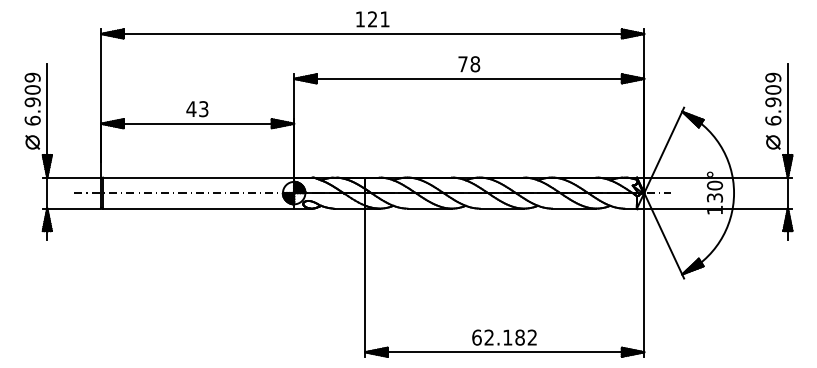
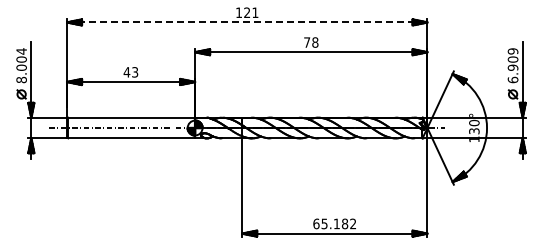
line: (373, 34) -> (247, 22), solid -> dashed
text: (32, 98) -> (21, 65), 6.909 -> 8.004
text: (489, 336) -> (324, 223), 62.182 -> 65.182

